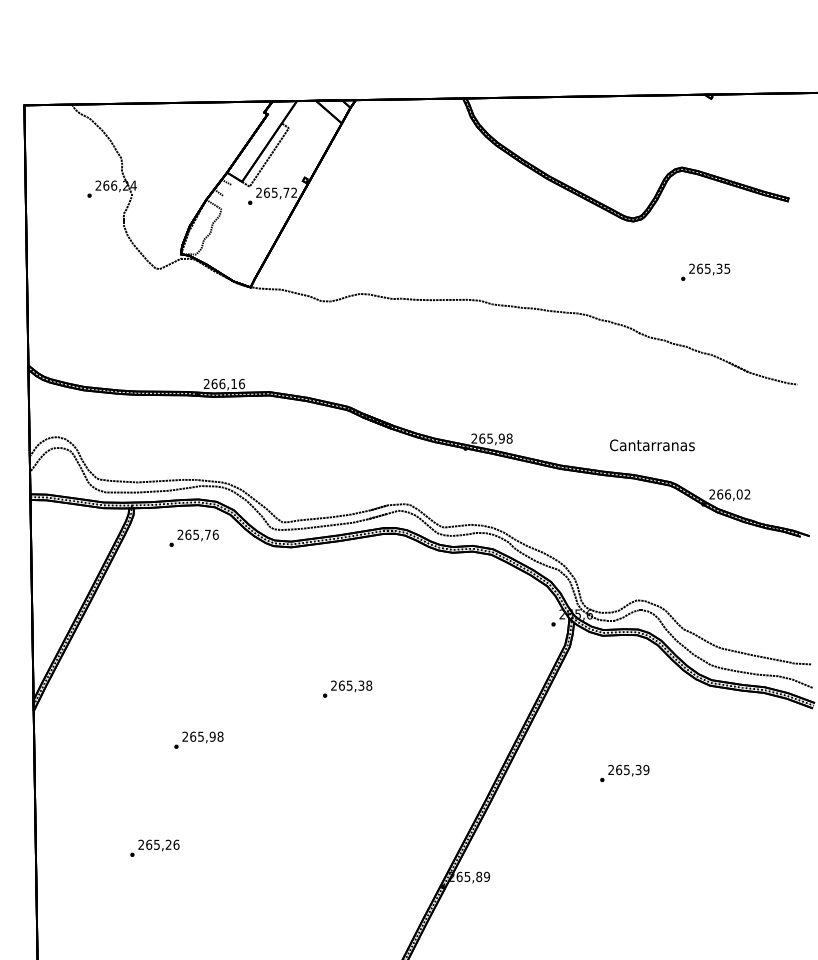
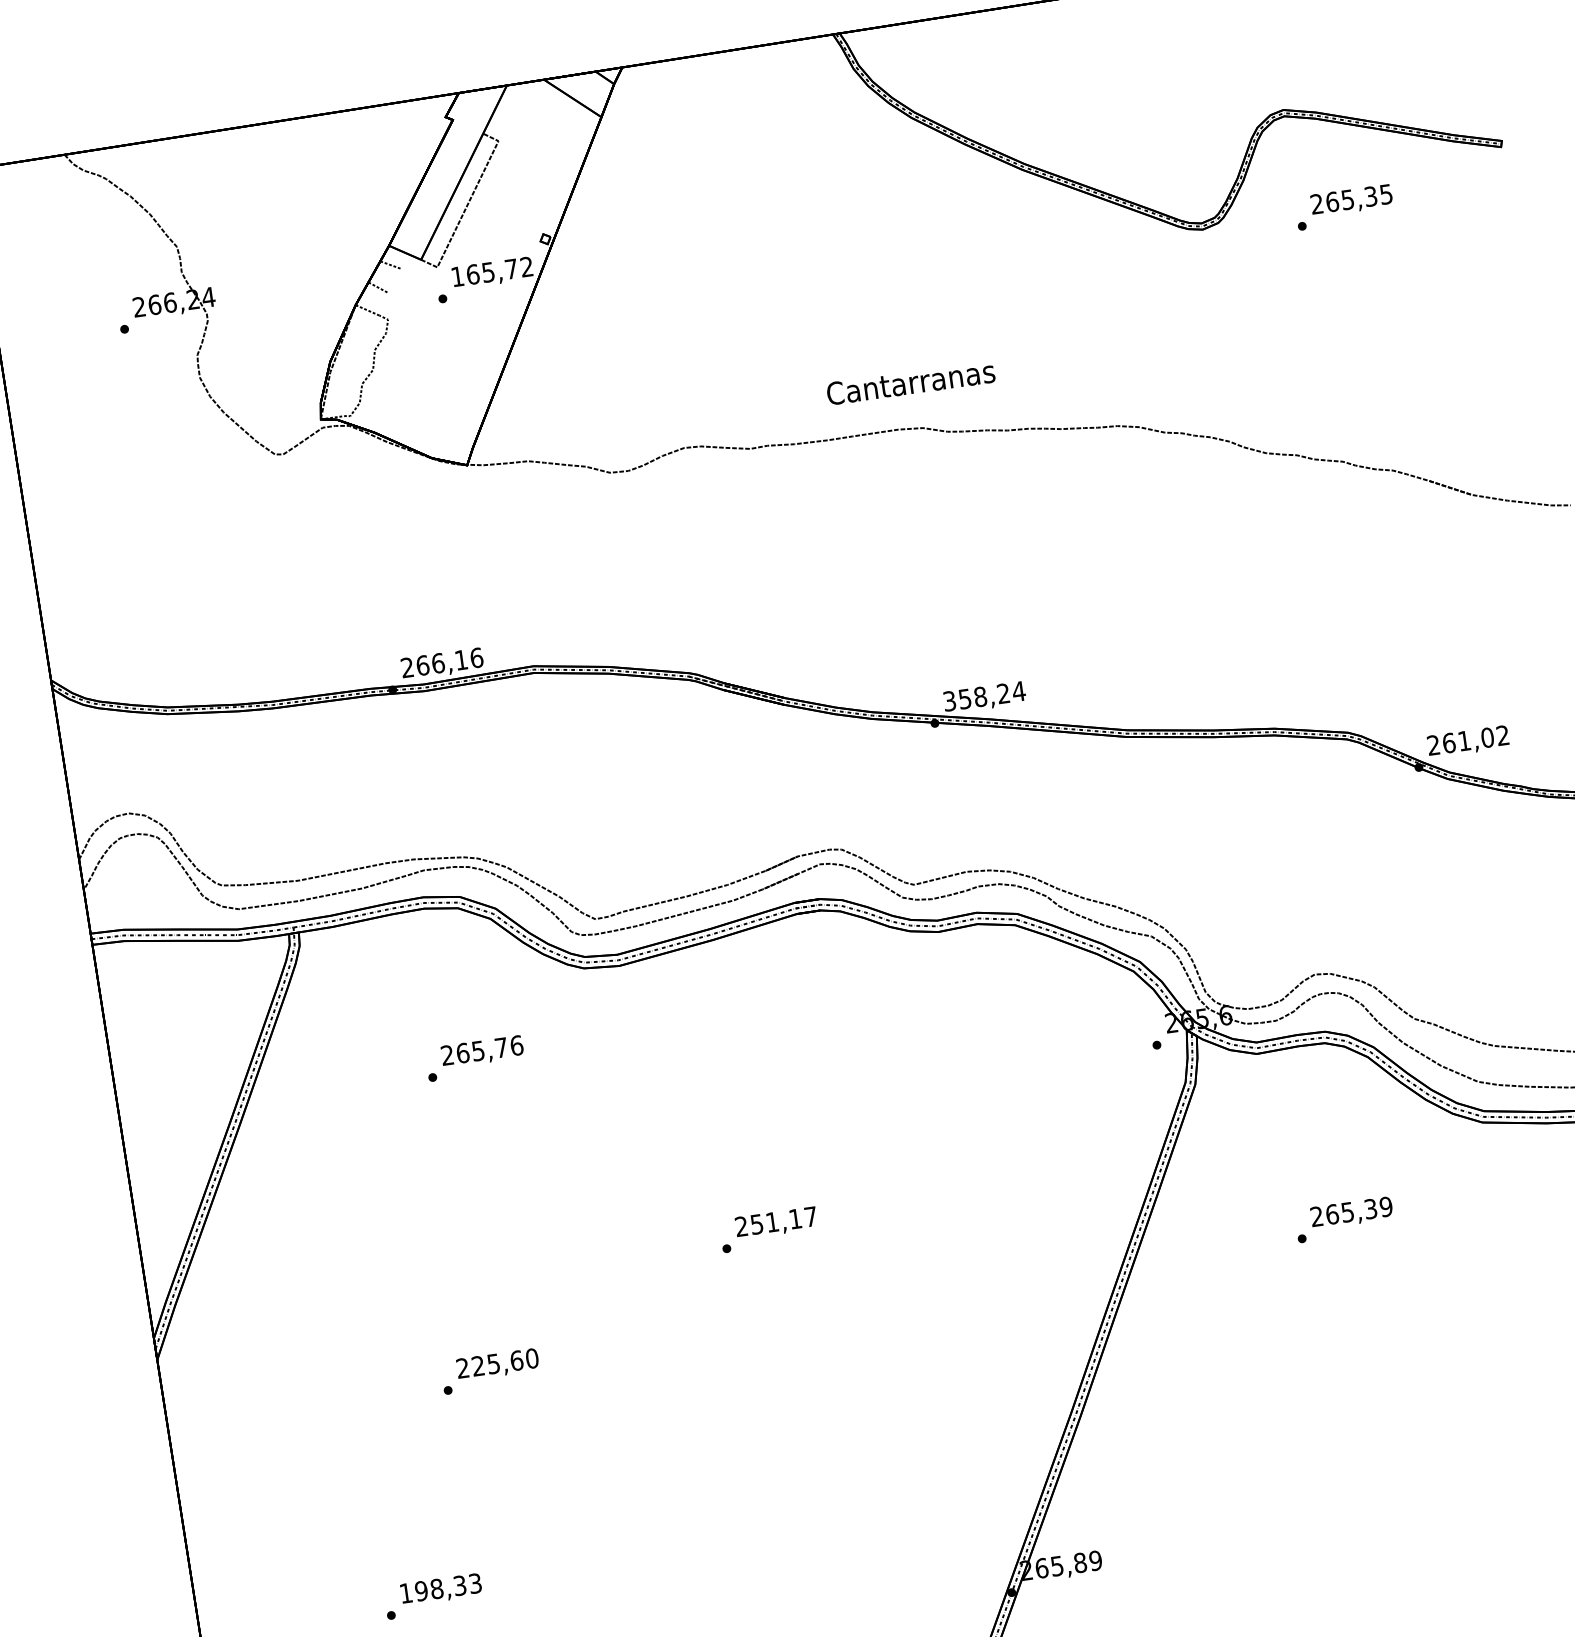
text: (258, 192) -> (456, 276), 265,72 -> 165,72
text: (705, 271) -> (1344, 205), moved
text: (491, 438) -> (983, 696), 265,98 -> 358,24
text: (652, 445) -> (911, 383), moved
text: (728, 494) -> (1465, 740), 266,02 -> 261,02
text: (193, 537) -> (473, 1056), moved
text: (355, 685) -> (783, 1220), 265,38 -> 251,17
text: (206, 736) -> (504, 1361), 265,98 -> 225,60
text: (624, 773) -> (1344, 1219), moved
text: (158, 844) -> (439, 1587), 265,26 -> 198,33

